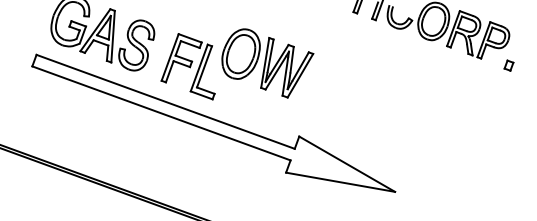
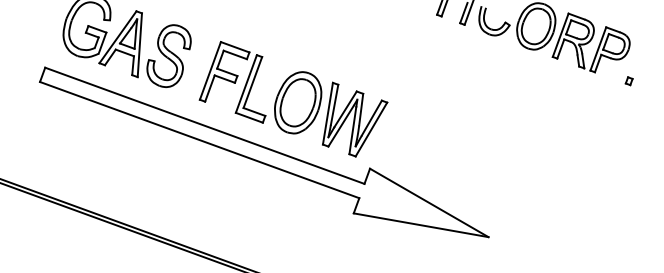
part: (268, 63) -> (331, 114), moved
part: (508, 66) -> (628, 81), size x0.62

